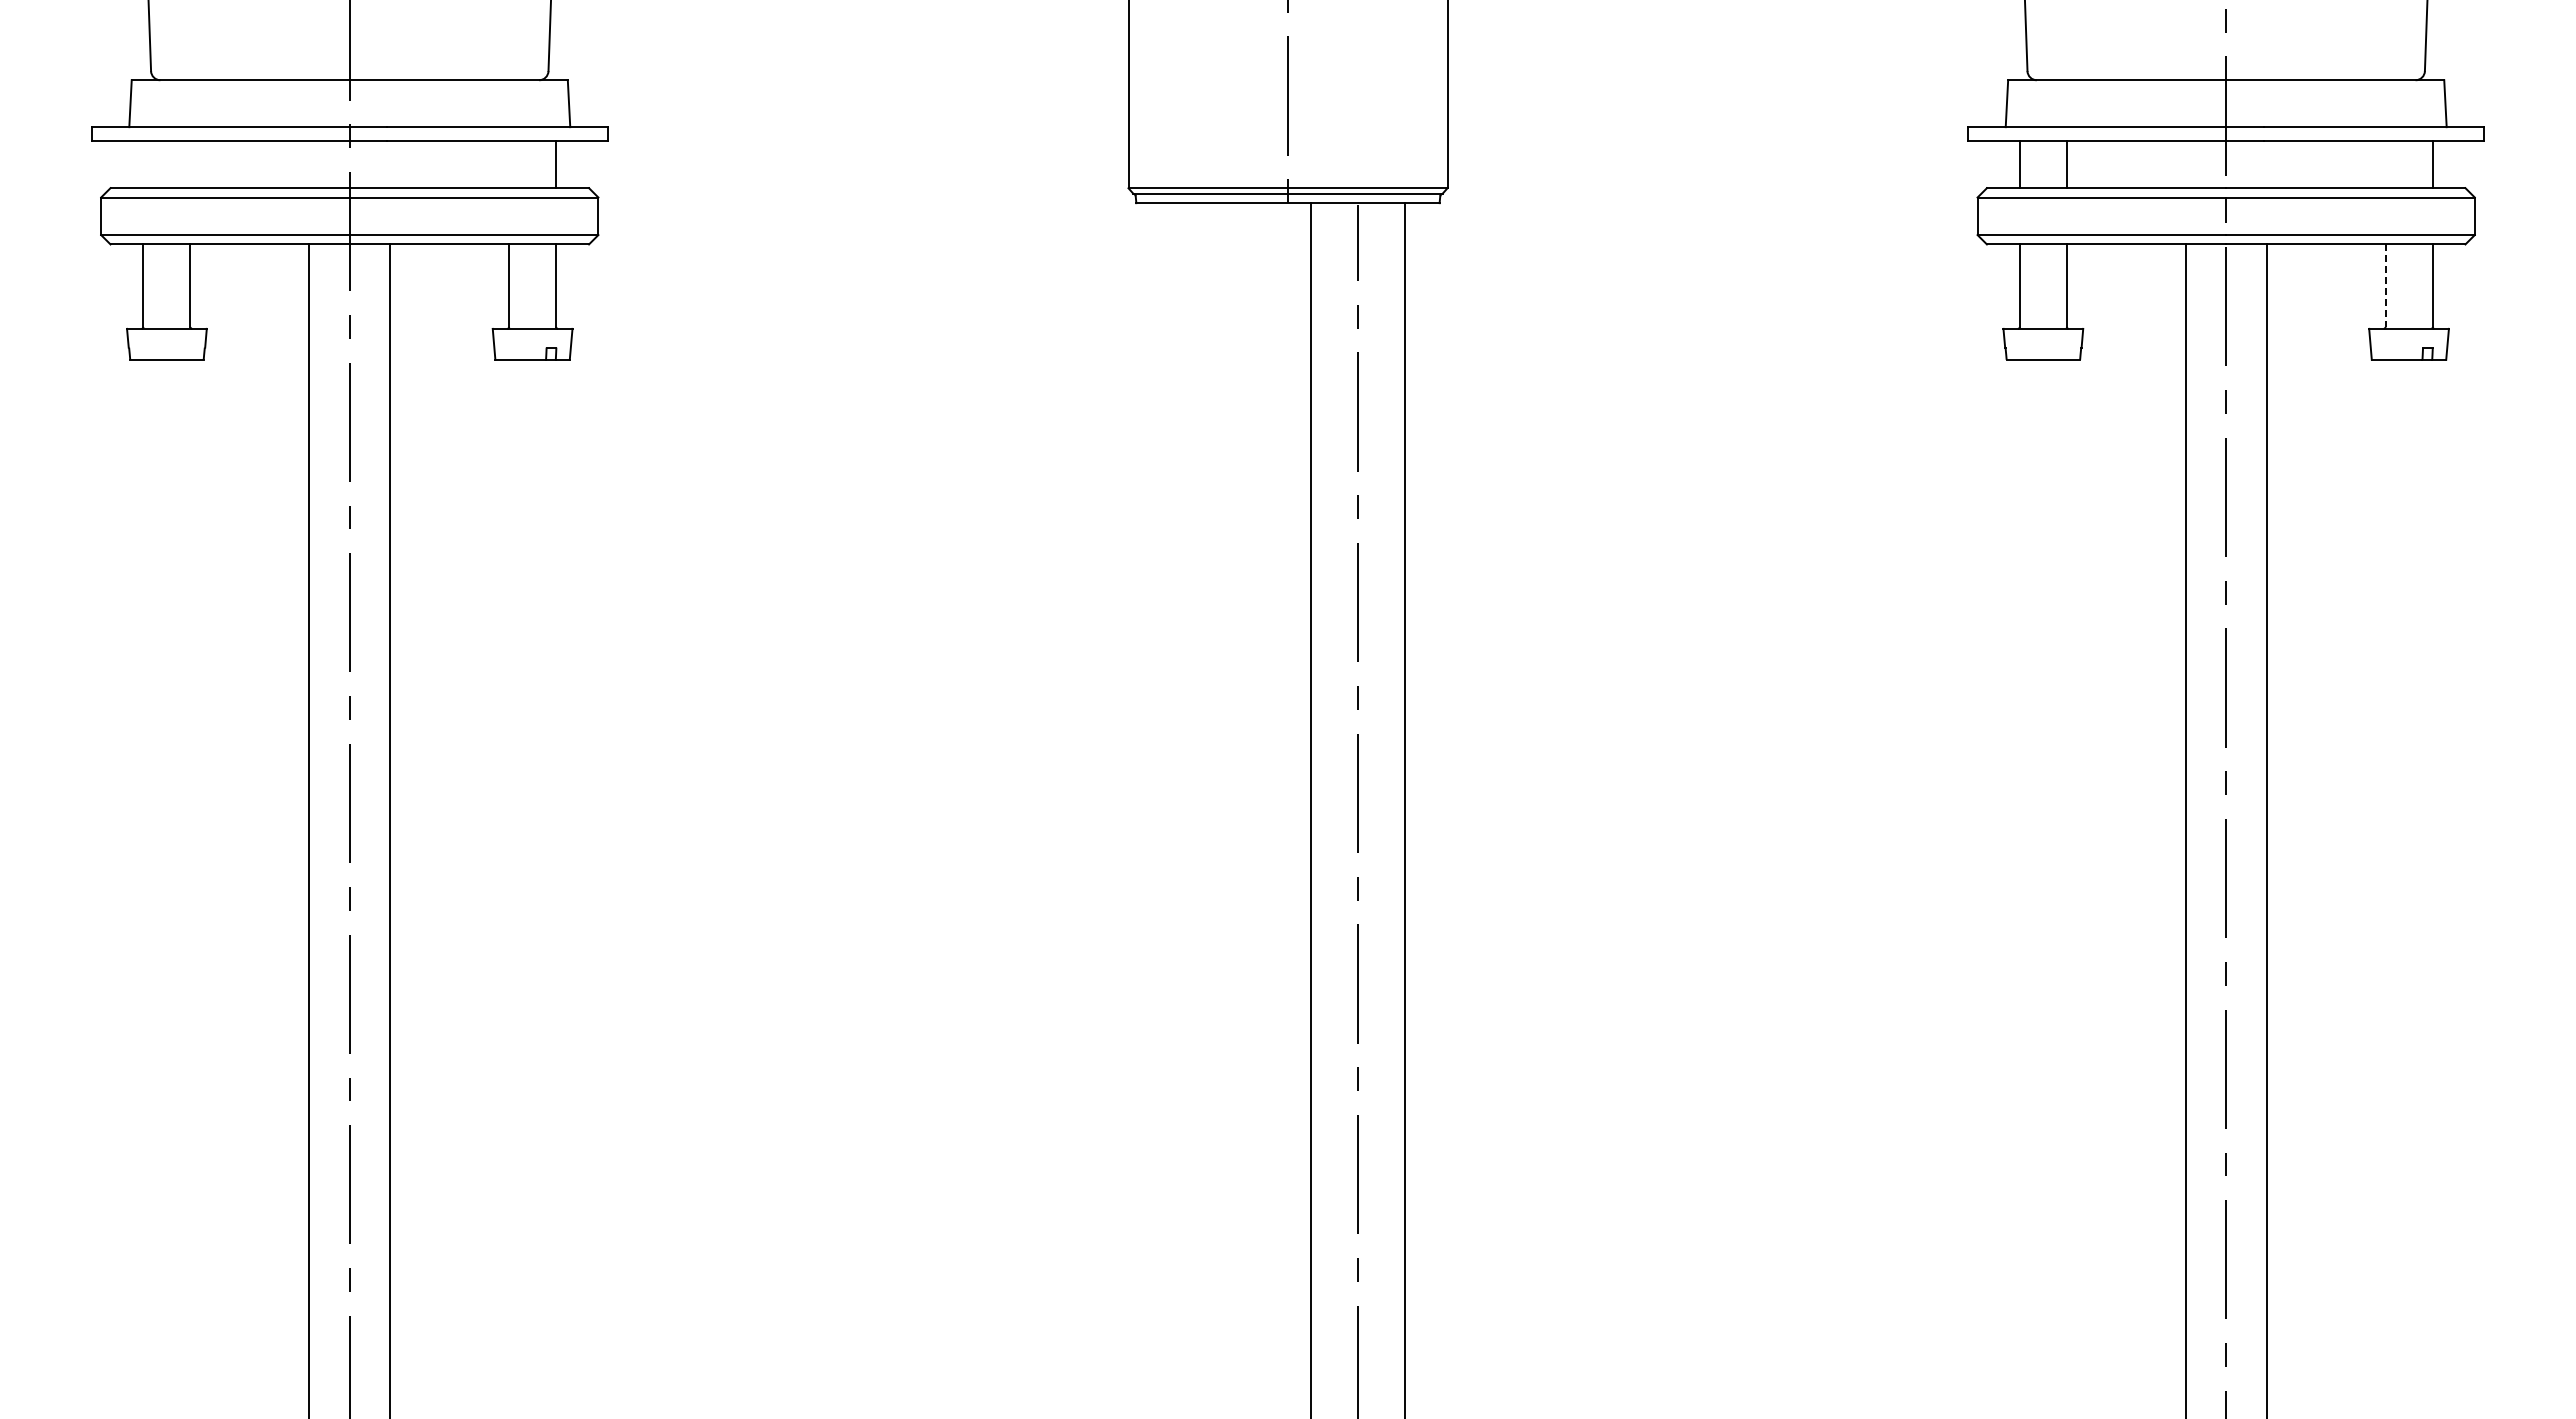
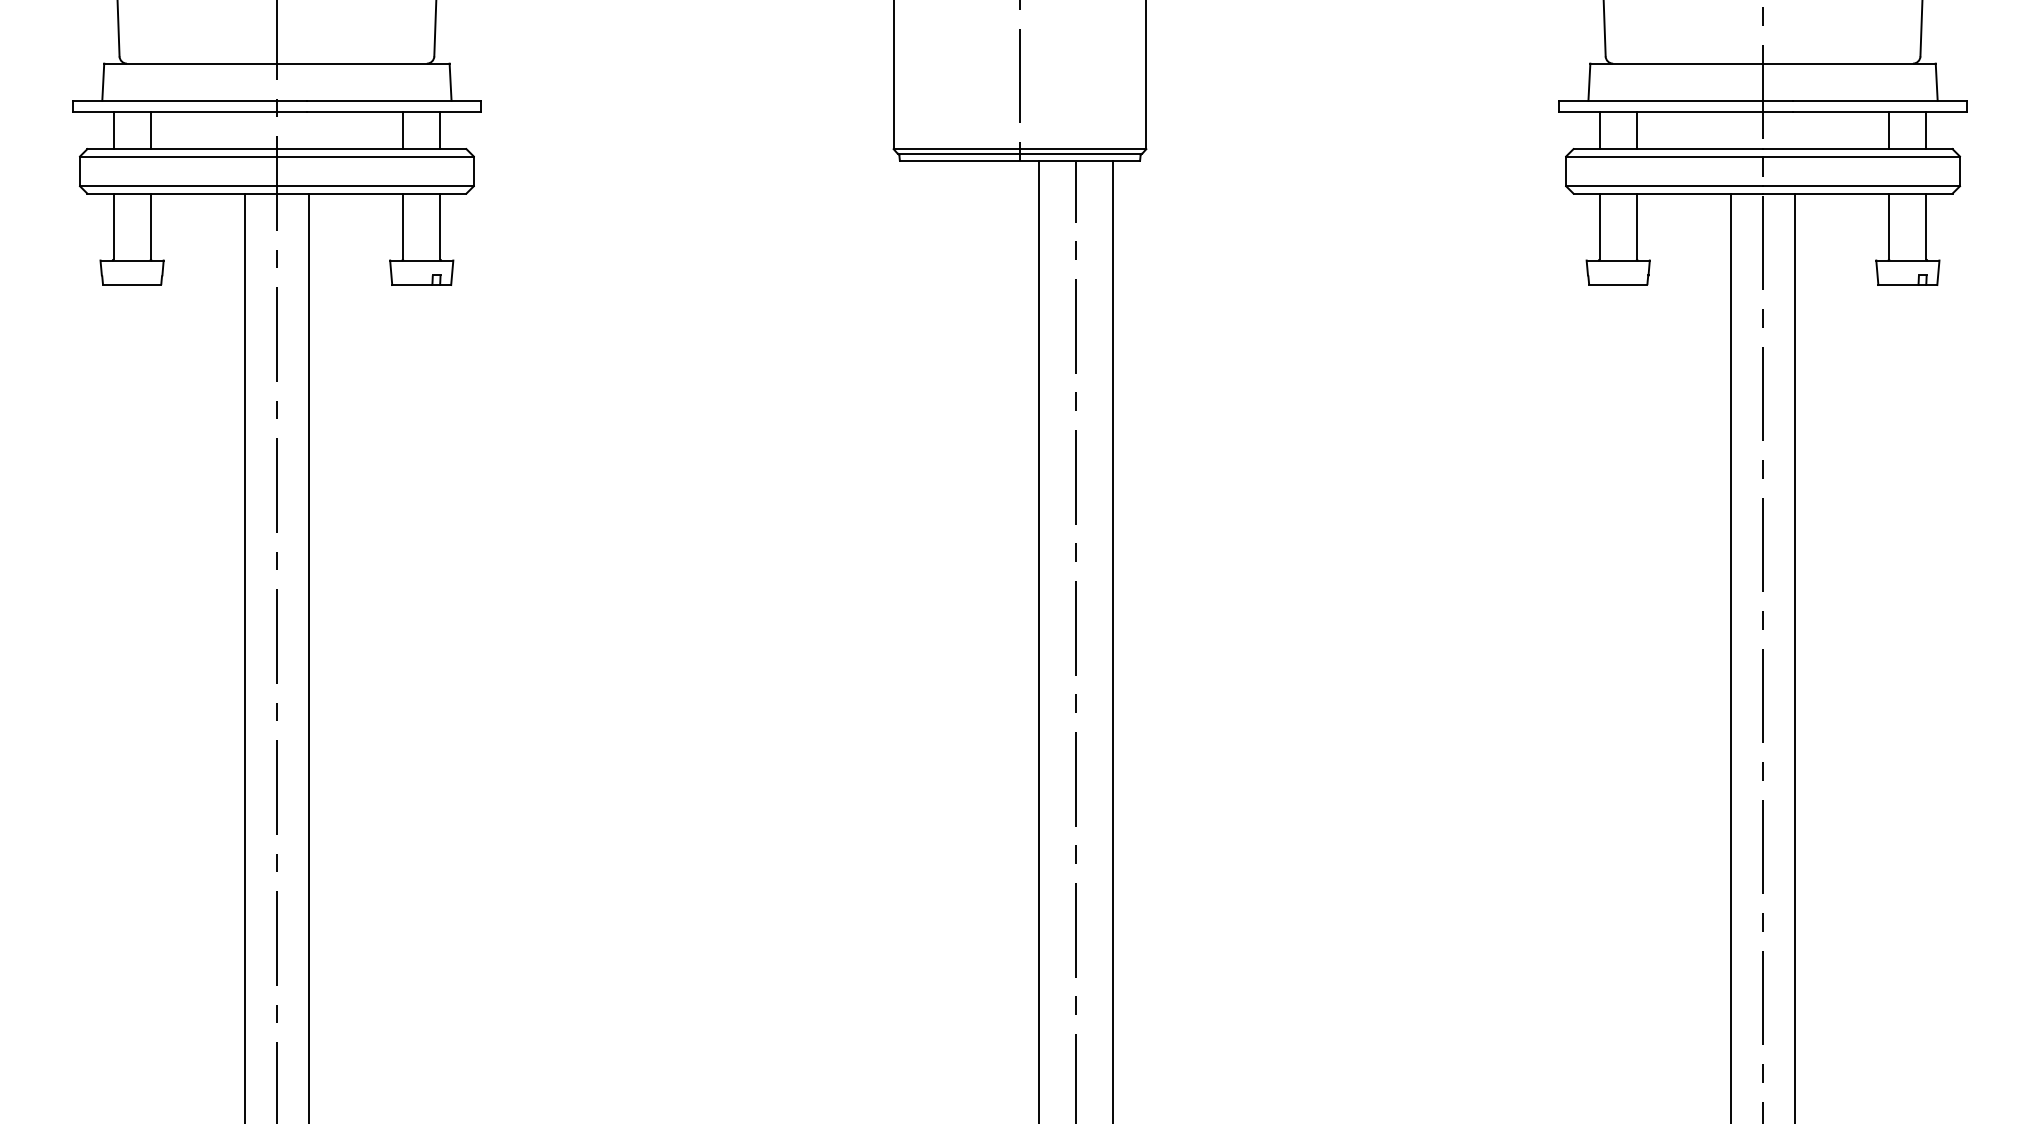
line: (143, 164) -> (113, 130), added
line: (190, 164) -> (150, 130), added
line: (509, 164) -> (403, 130), added
line: (2385, 164) -> (1889, 130), added
line: (2385, 286) -> (1889, 226), dashed -> solid

